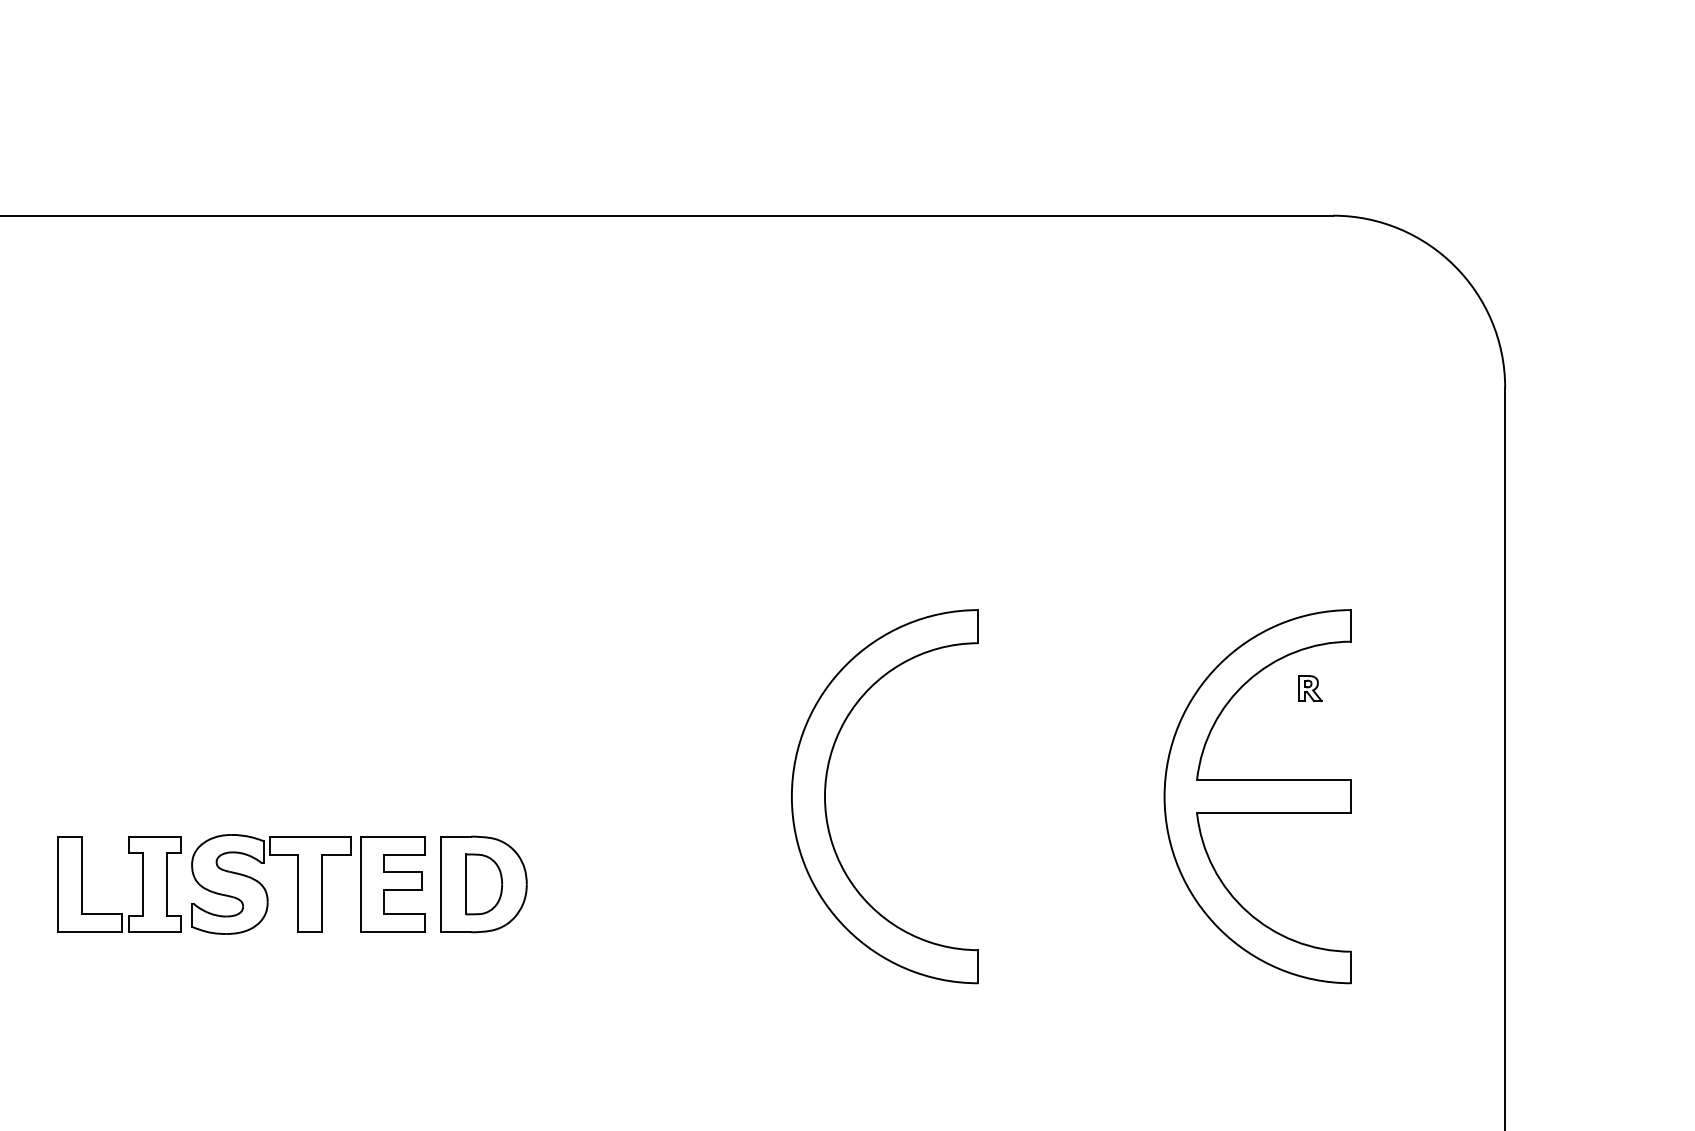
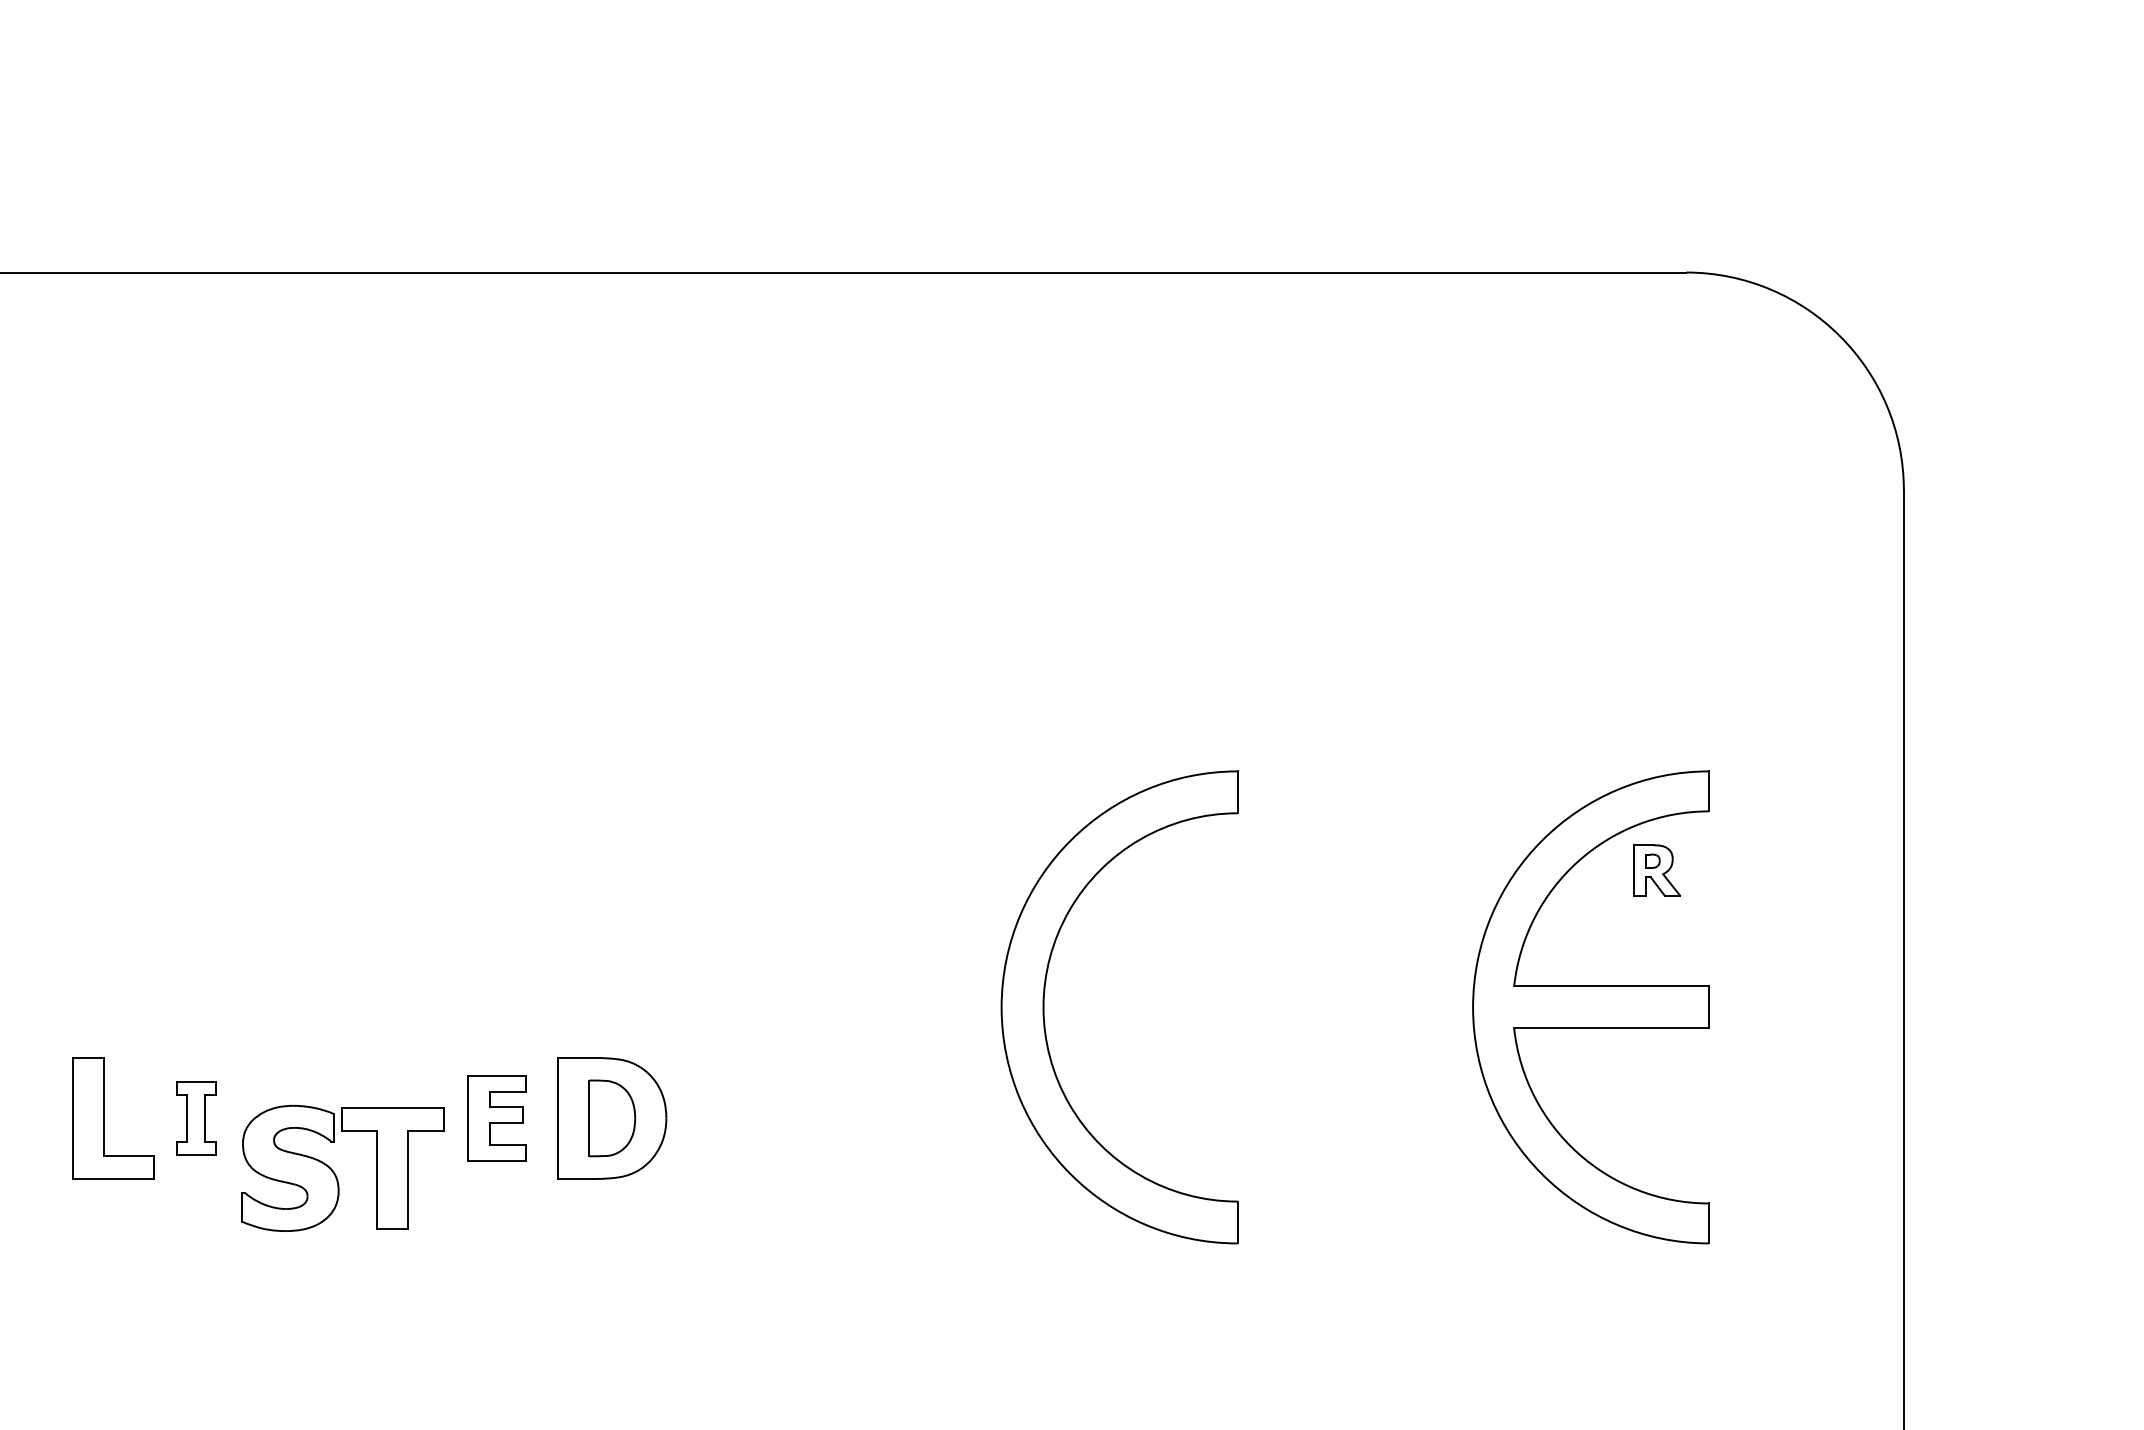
part: (1310, 688) -> (1657, 870), size x1.6
part: (155, 884) -> (196, 1118), size x0.6
part: (392, 884) -> (496, 1118), size x0.7
part: (264, 886) -> (334, 1171), moved

